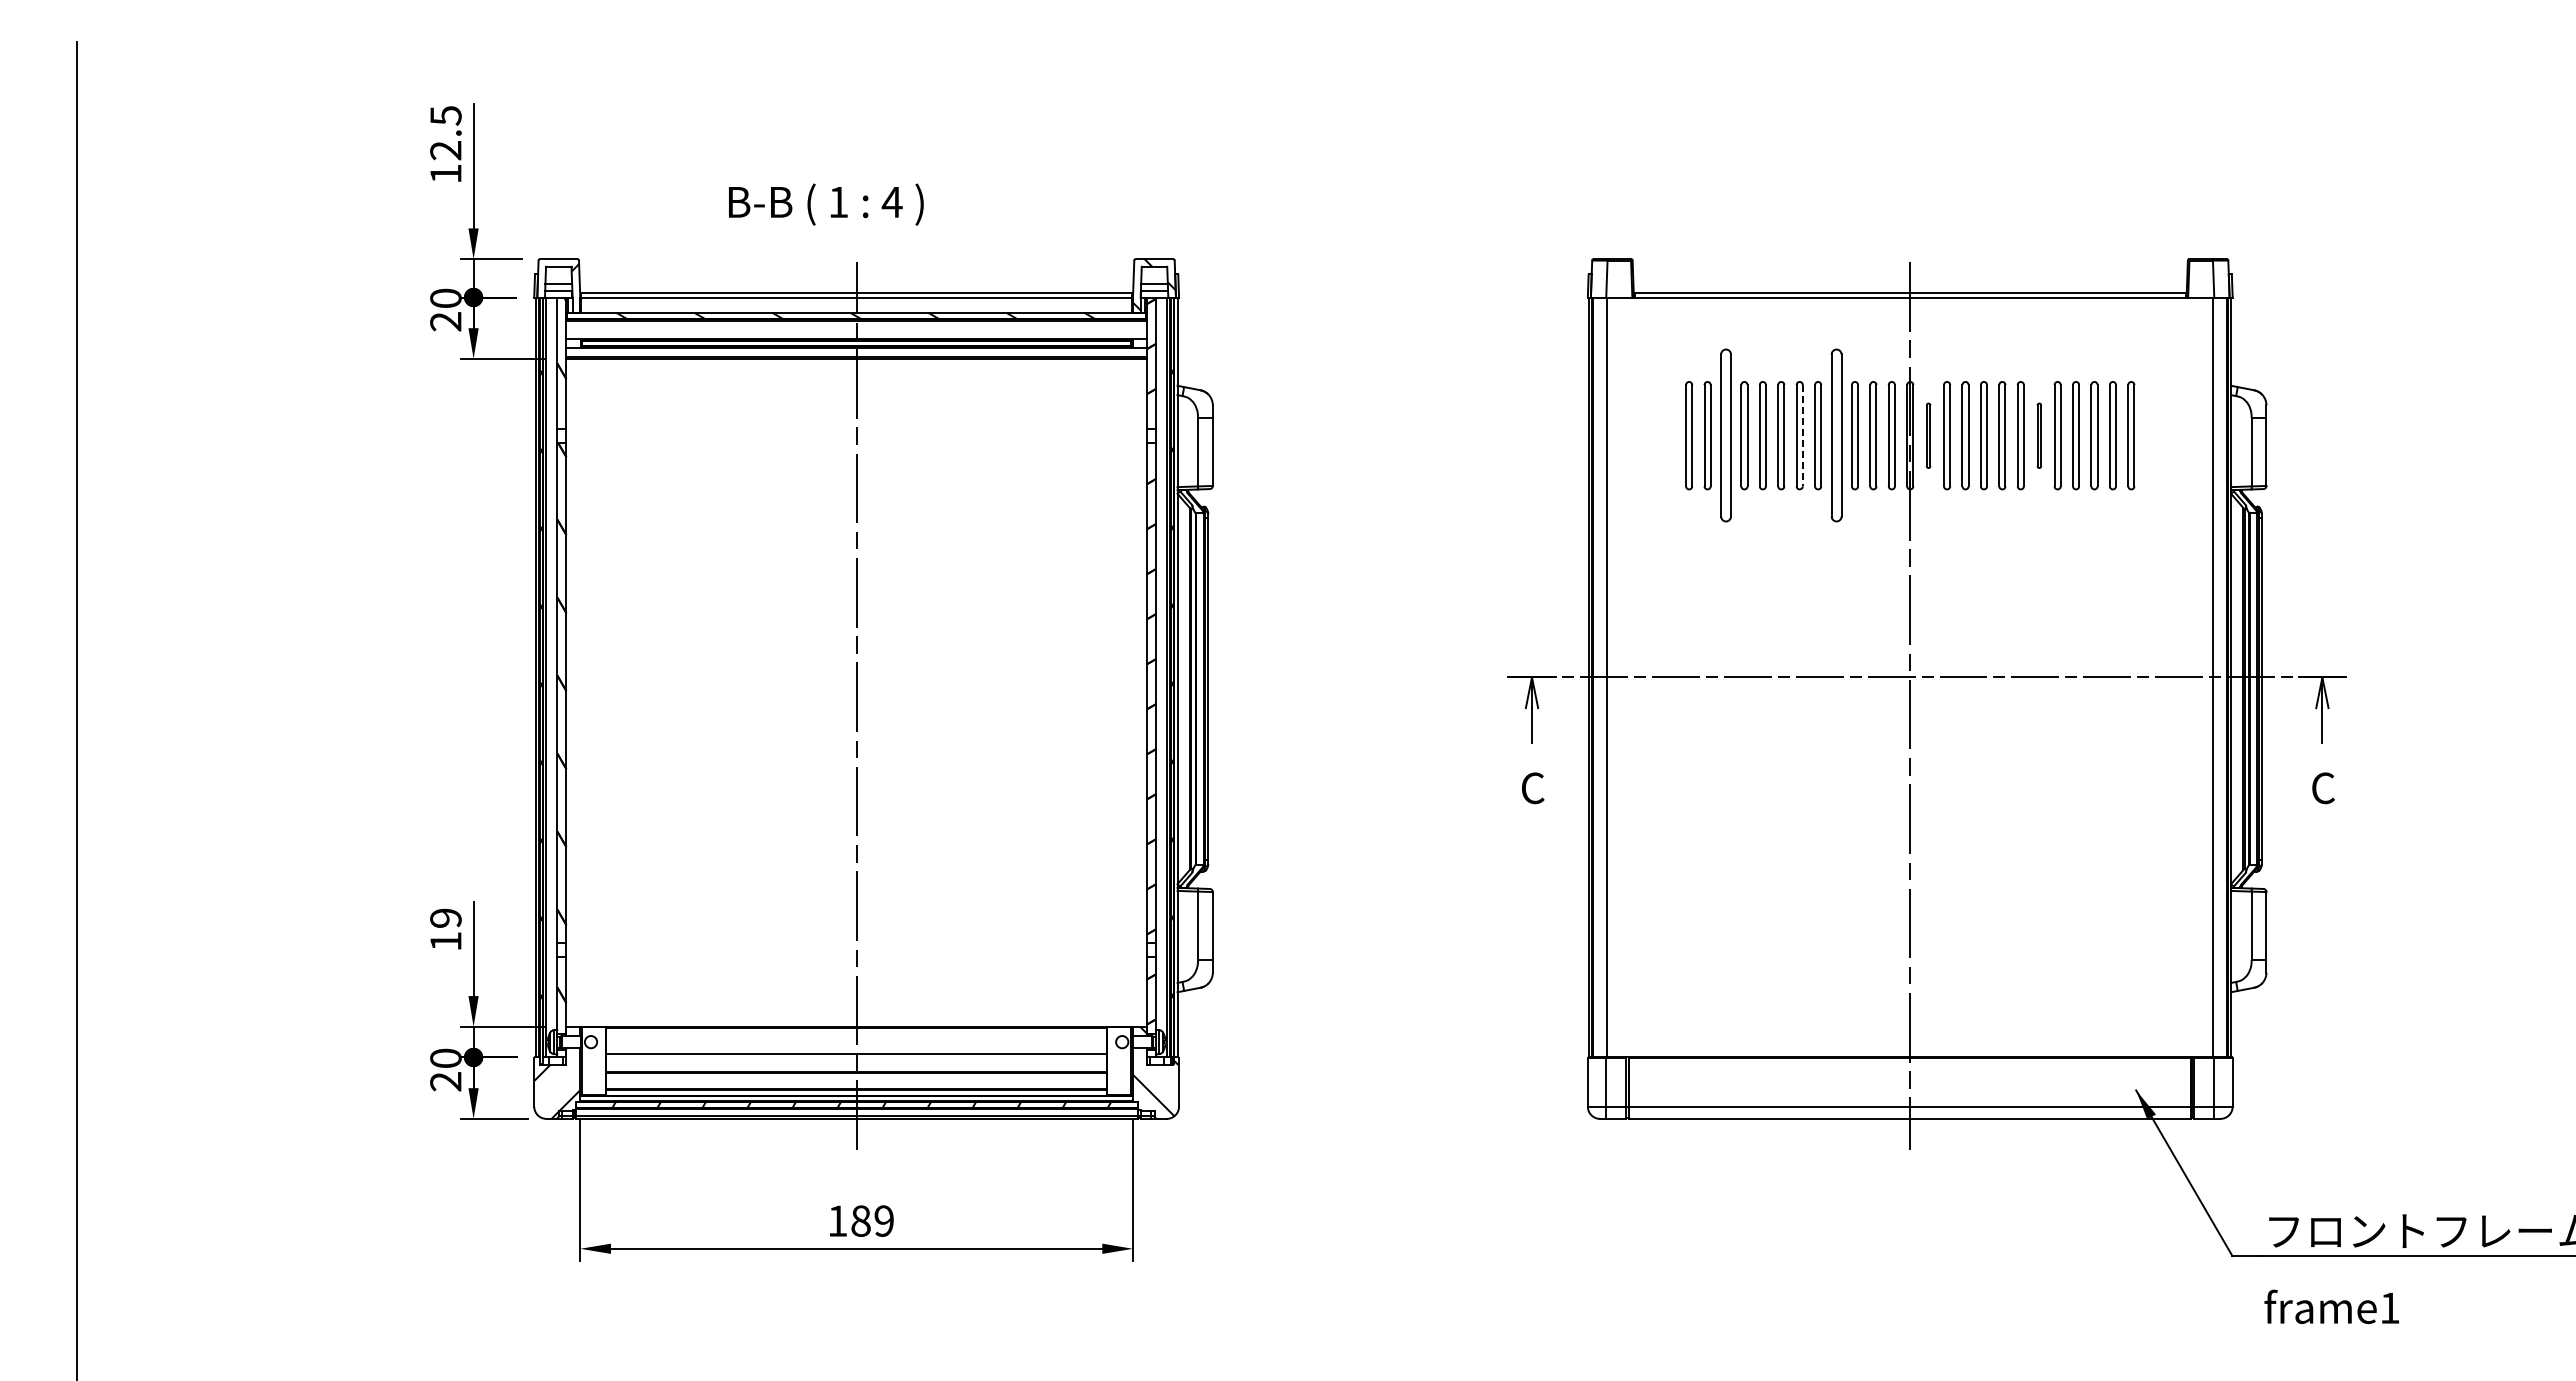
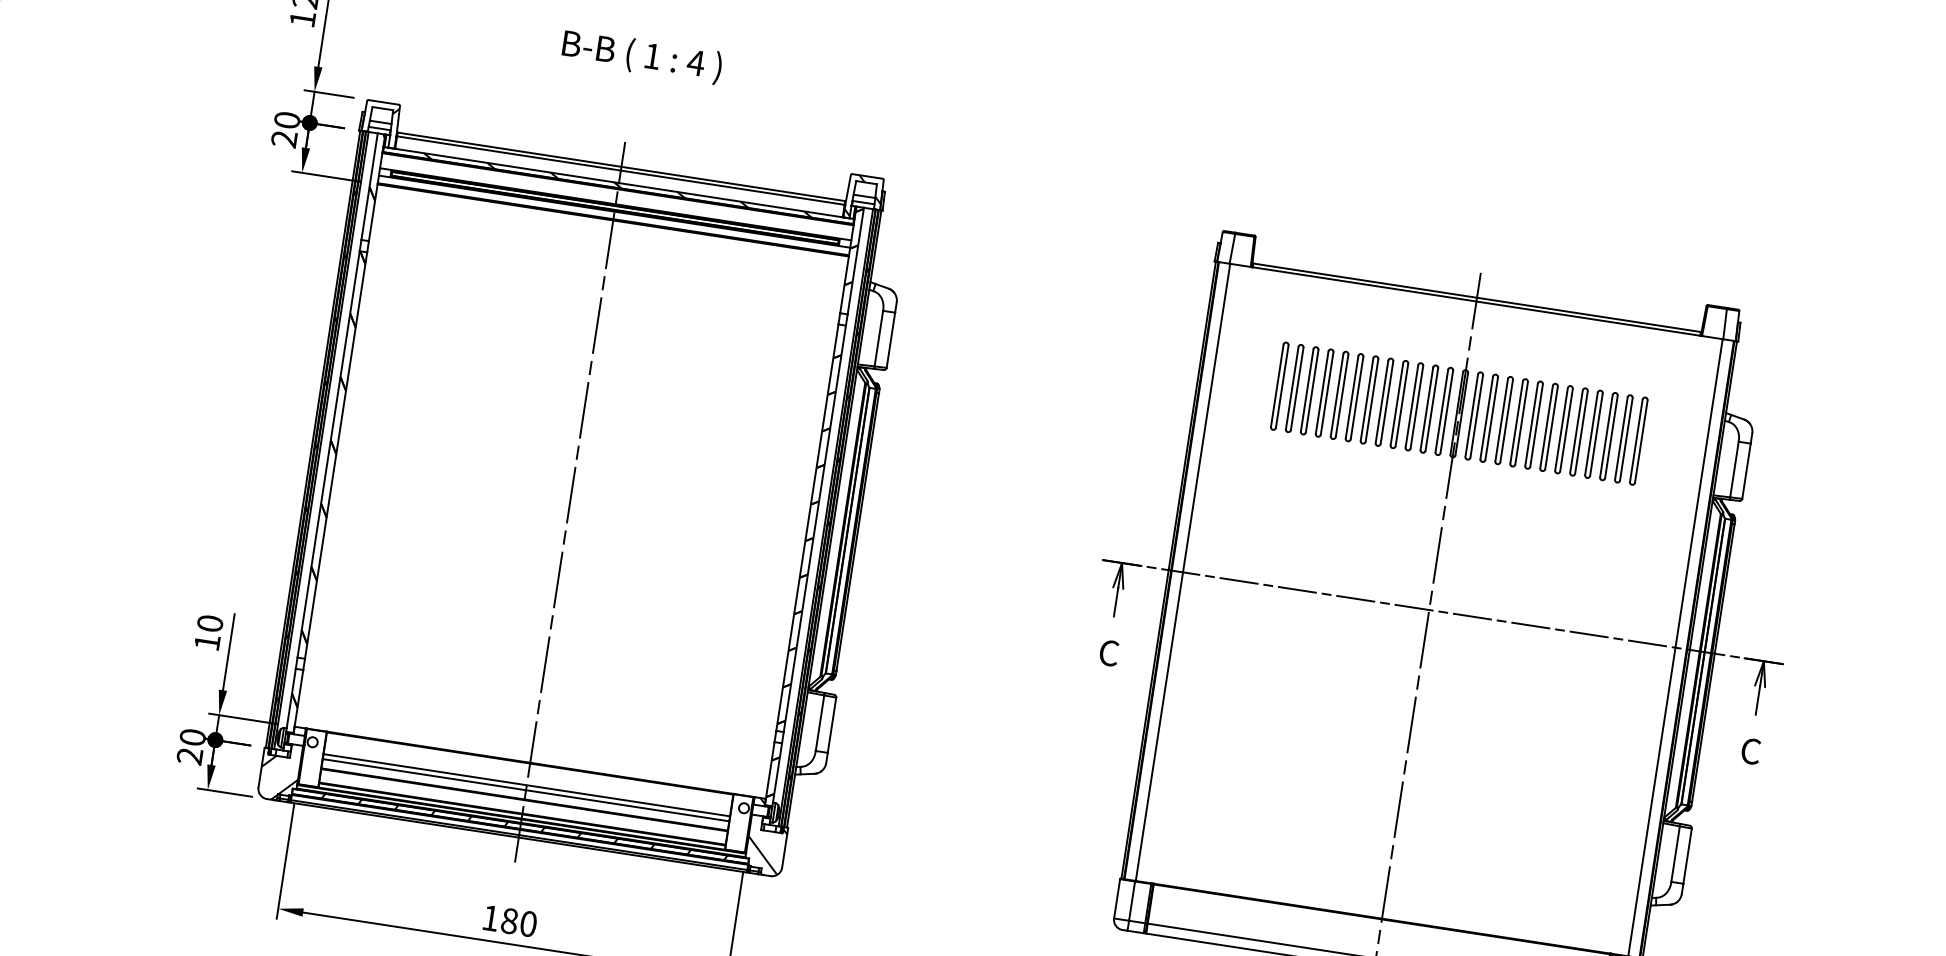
text: (826, 204) -> (642, 56), moved
part: (1725, 435) -> (1309, 390), size x0.62
line: (1802, 435) -> (1371, 400), dashed -> solid
part: (1836, 435) -> (1399, 404), size x0.62
part: (1928, 435) -> (1474, 415), size x1.67
part: (2039, 435) -> (1564, 429), size x1.67
text: (445, 917) -> (209, 622), 19 -> 10
line: (856, 1060) -> (525, 790), added
text: (883, 1220) -> (527, 923), 189 -> 180

